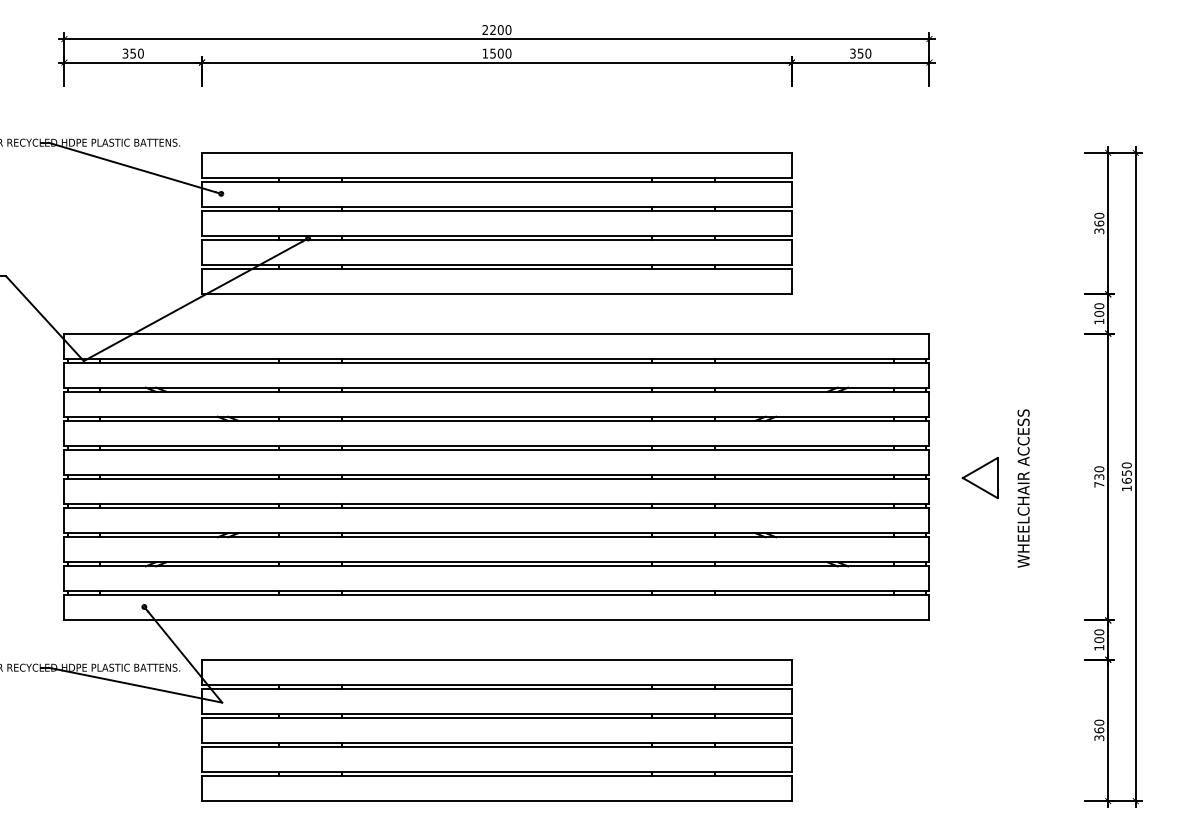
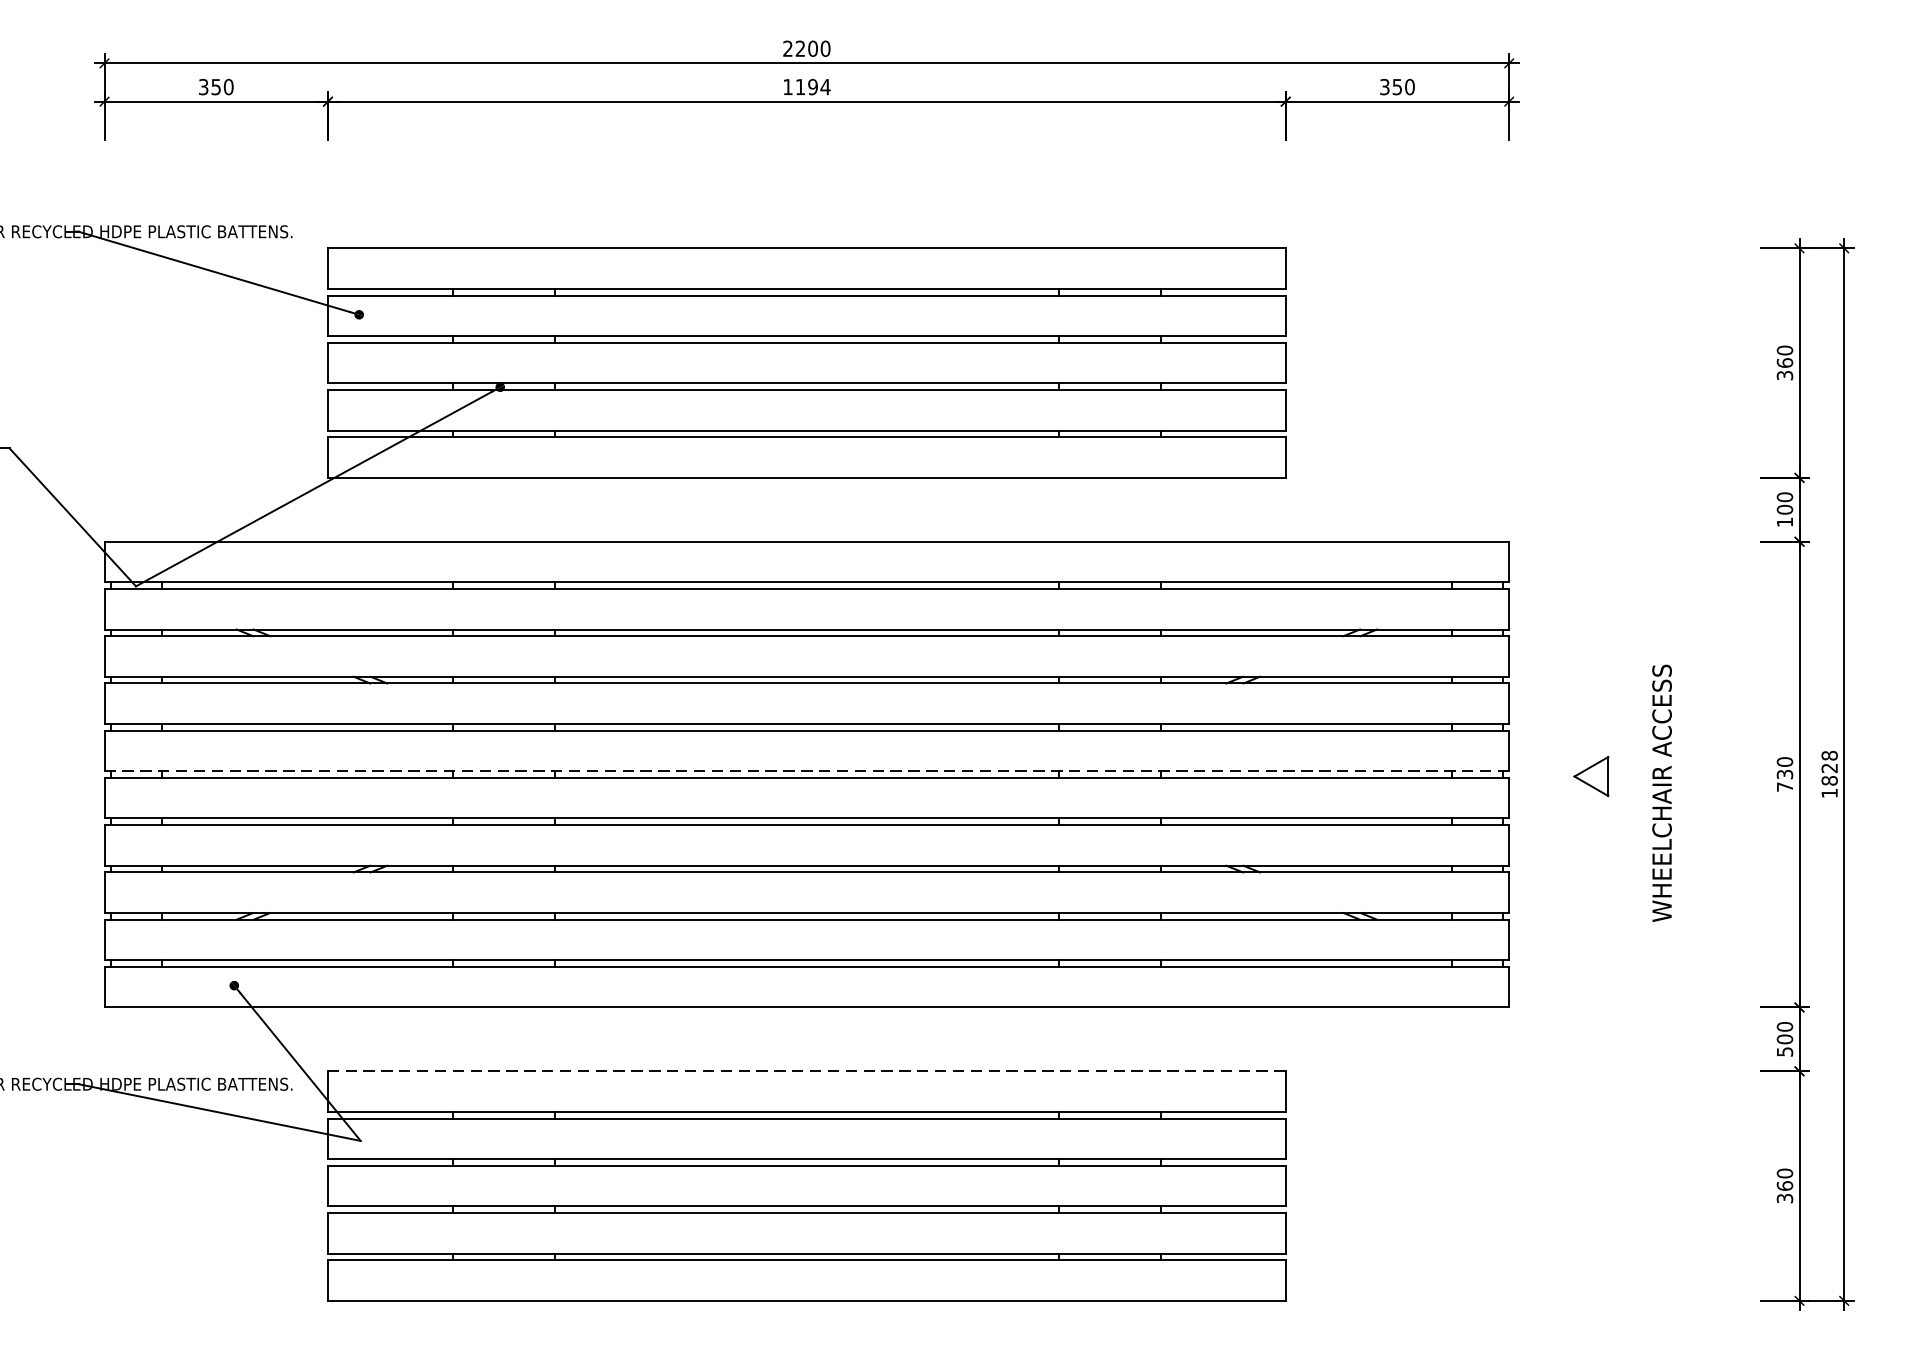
text: (500, 53) -> (812, 86), 1500 -> 1194
text: (1126, 472) -> (1829, 767), 1650 -> 1828
line: (496, 474) -> (806, 770), solid -> dashed
part: (979, 478) -> (1590, 776), size x0.6
text: (1099, 647) -> (1785, 1051), 100 -> 500
line: (496, 659) -> (806, 1070), solid -> dashed

